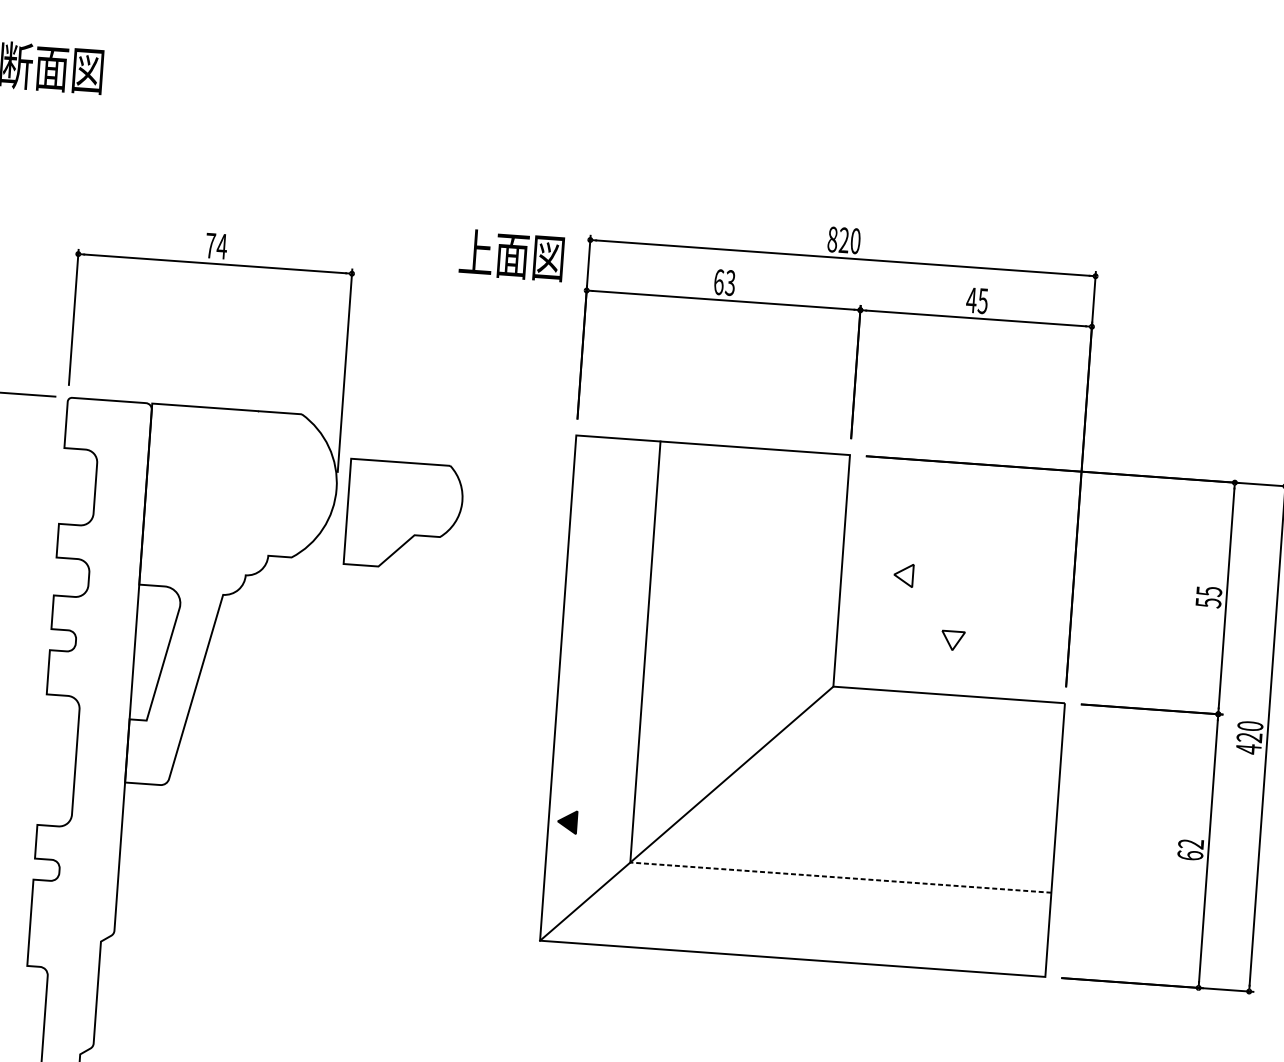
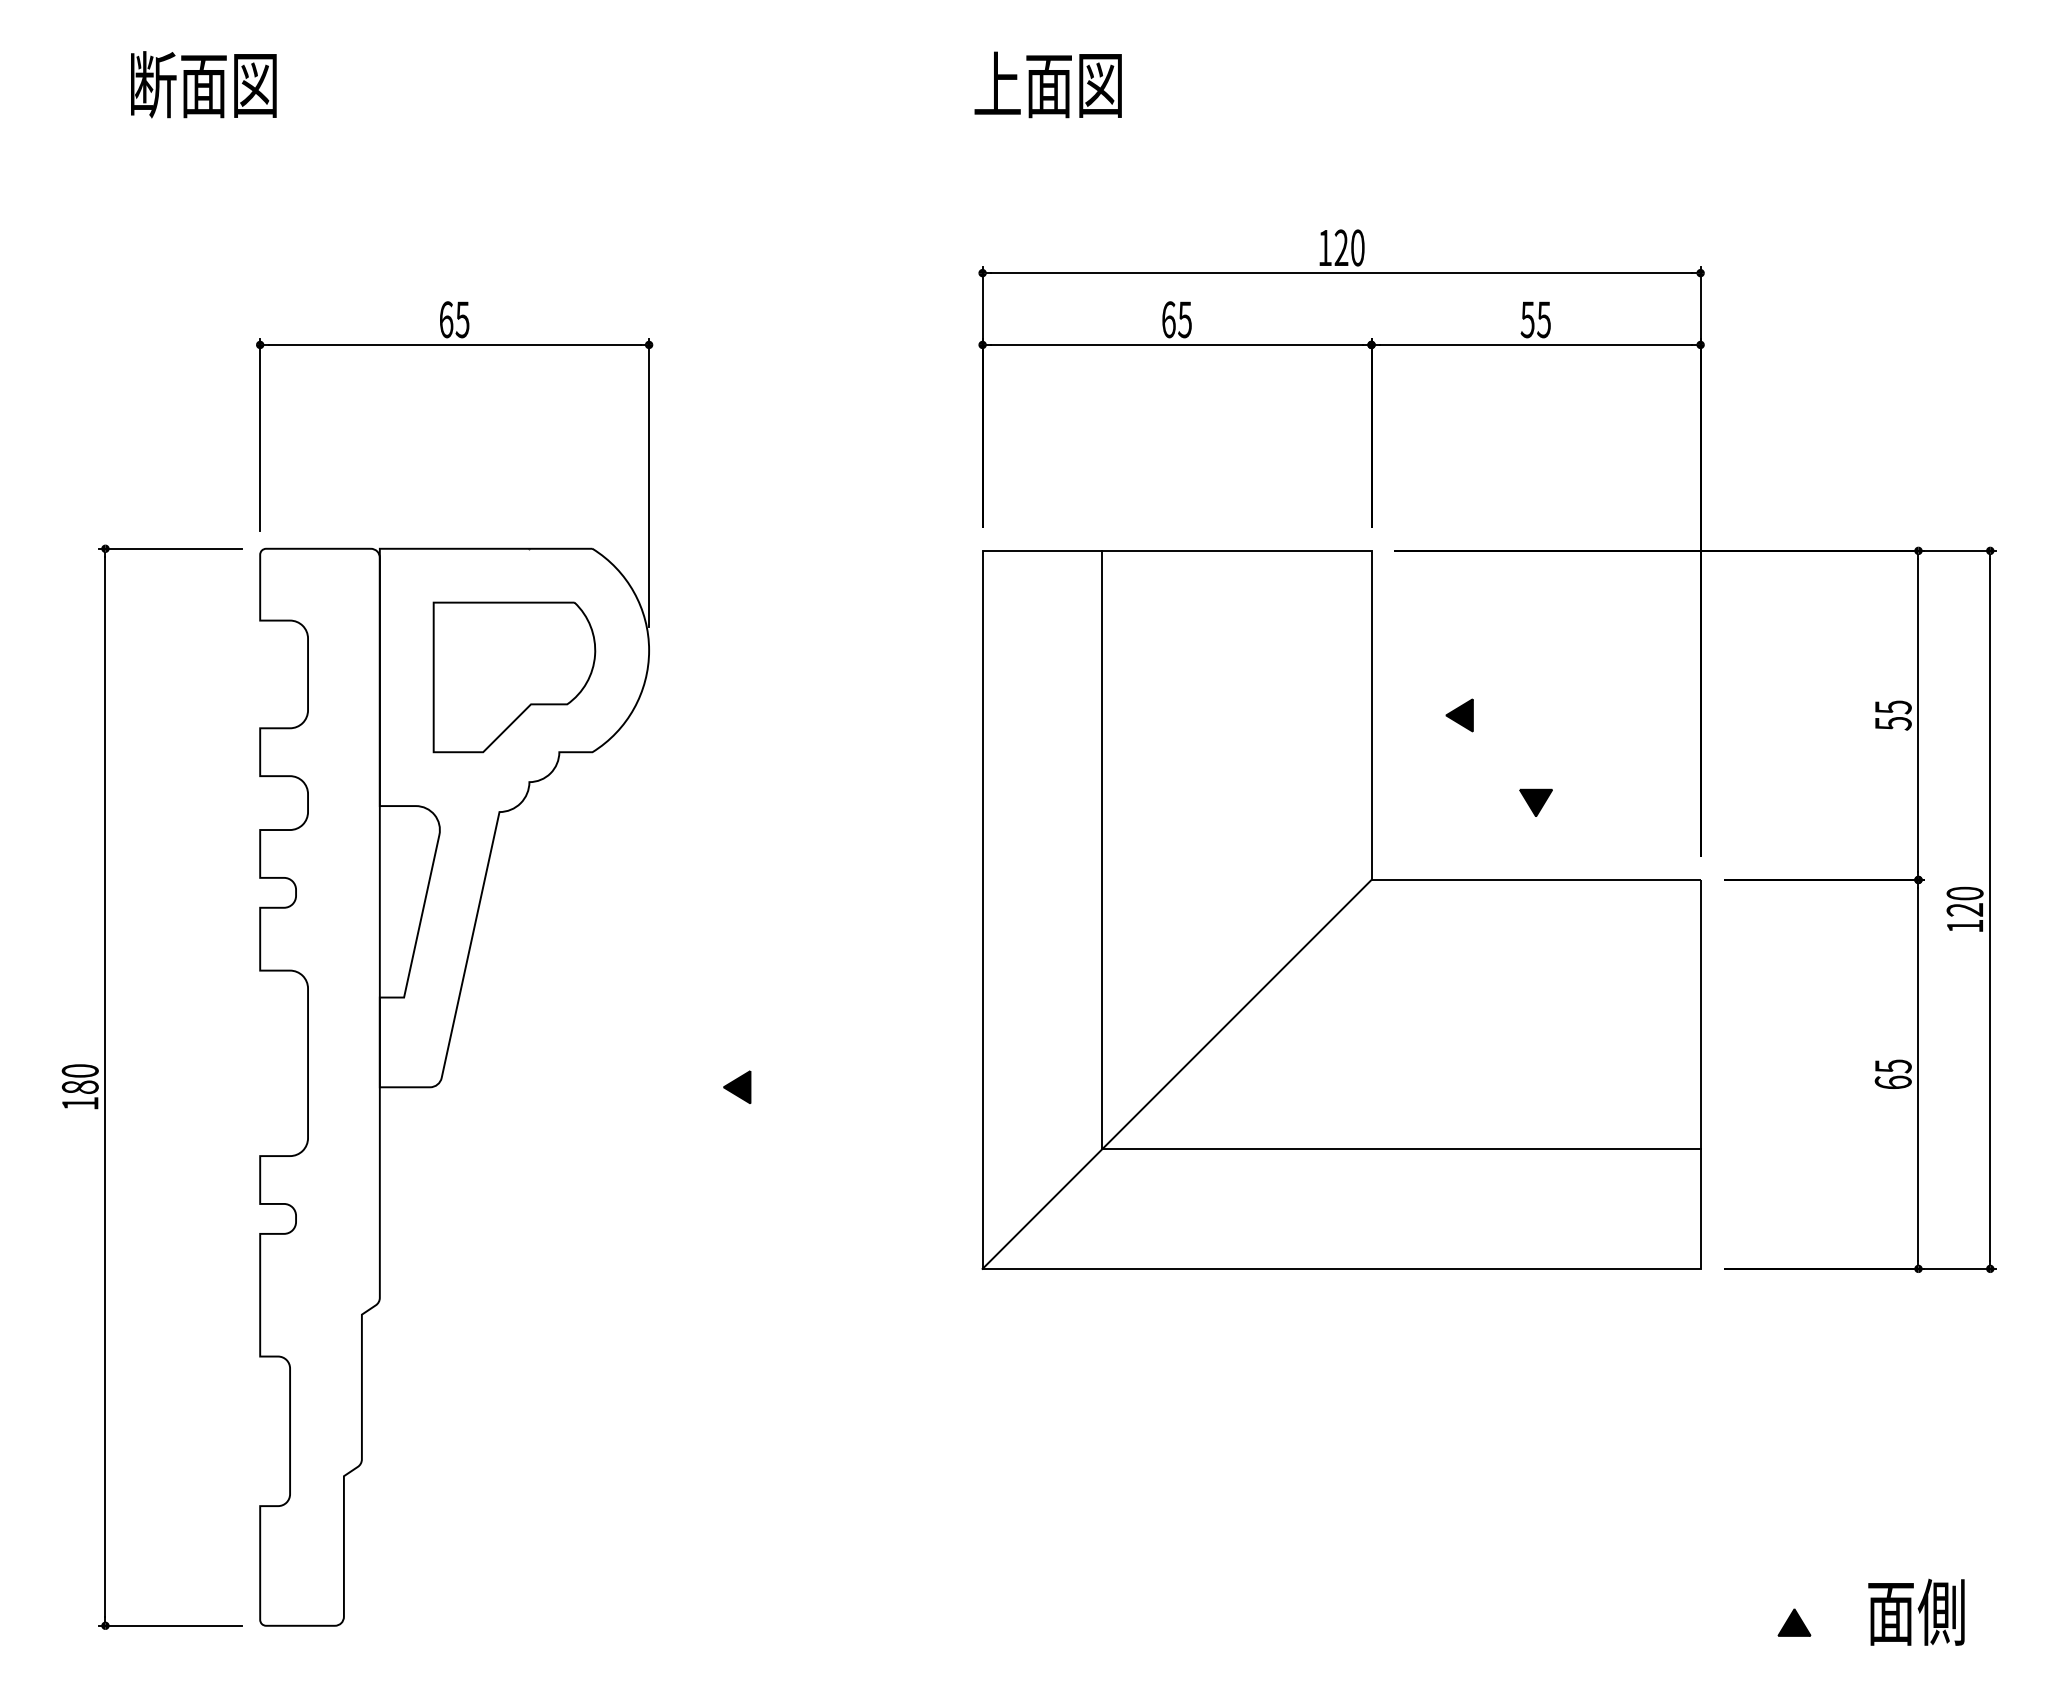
text: (832, 239) -> (1325, 247), 820 -> 120
text: (216, 245) -> (454, 319), 74 -> 65
text: (511, 255) -> (1047, 84), moved
text: (730, 282) -> (1184, 319), 63 -> 65
text: (971, 300) -> (1527, 319), 45 -> 55
part: (404, 515) -> (514, 677), moved
fill: (903, 575) -> (1459, 715), added
fill: (952, 640) -> (1535, 802), added
text: (1249, 749) -> (1965, 926), 420 -> 120
part: (567, 821) -> (737, 1086), moved
text: (1190, 844) -> (1892, 1066), 62 -> 65
line: (840, 877) -> (1400, 1149), dashed -> solid

